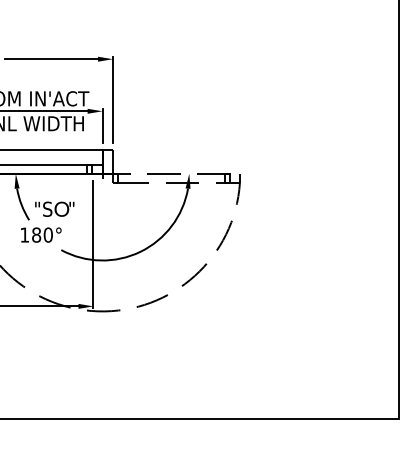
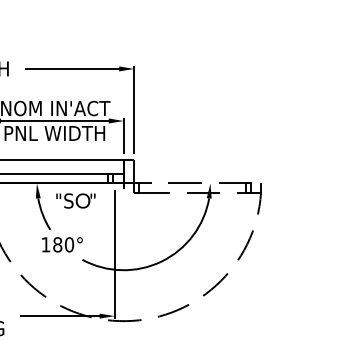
text: (54, 208) -> (75, 200), moved

